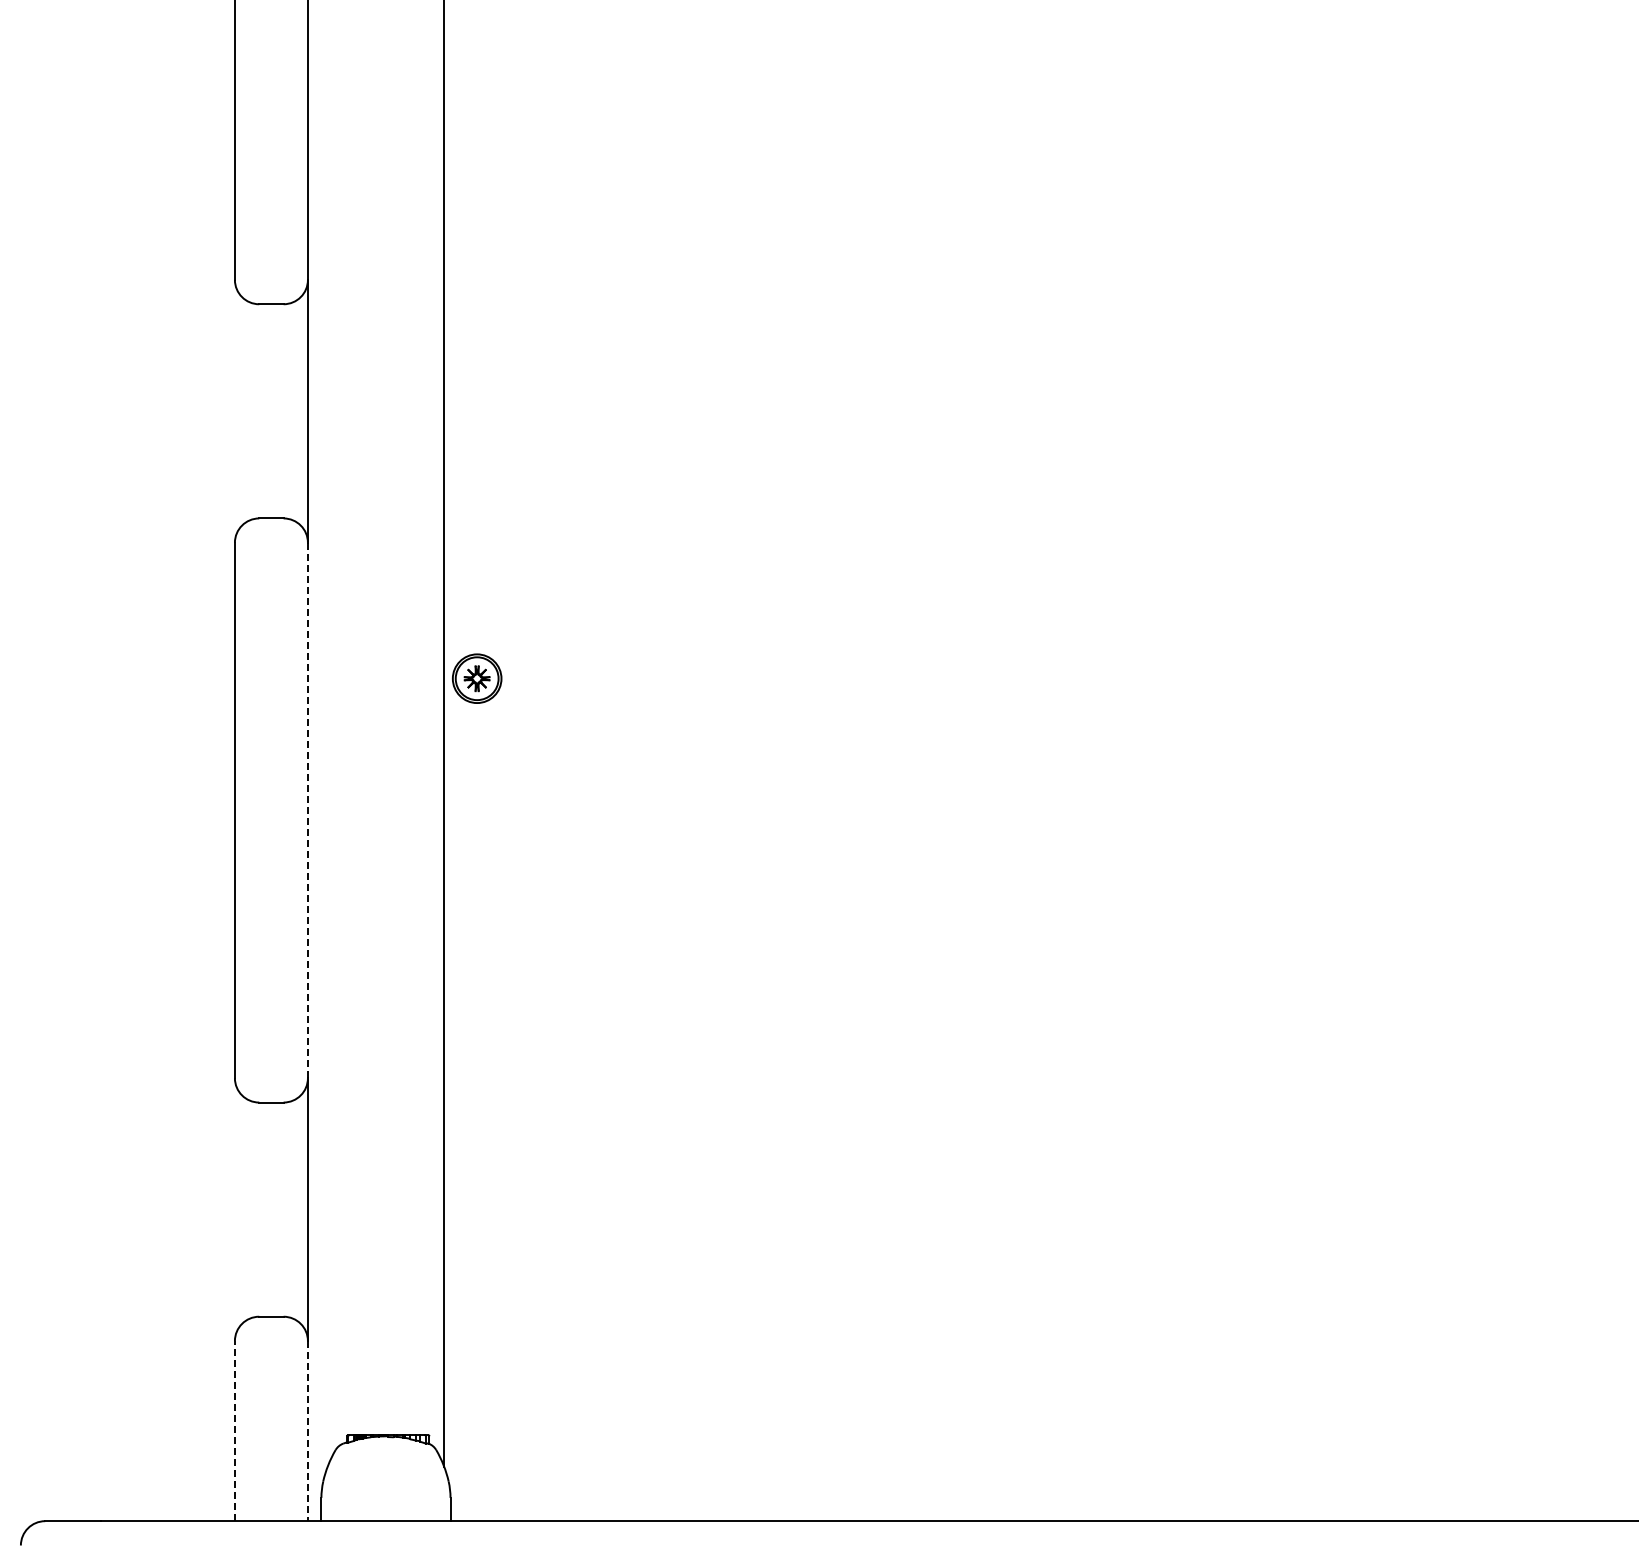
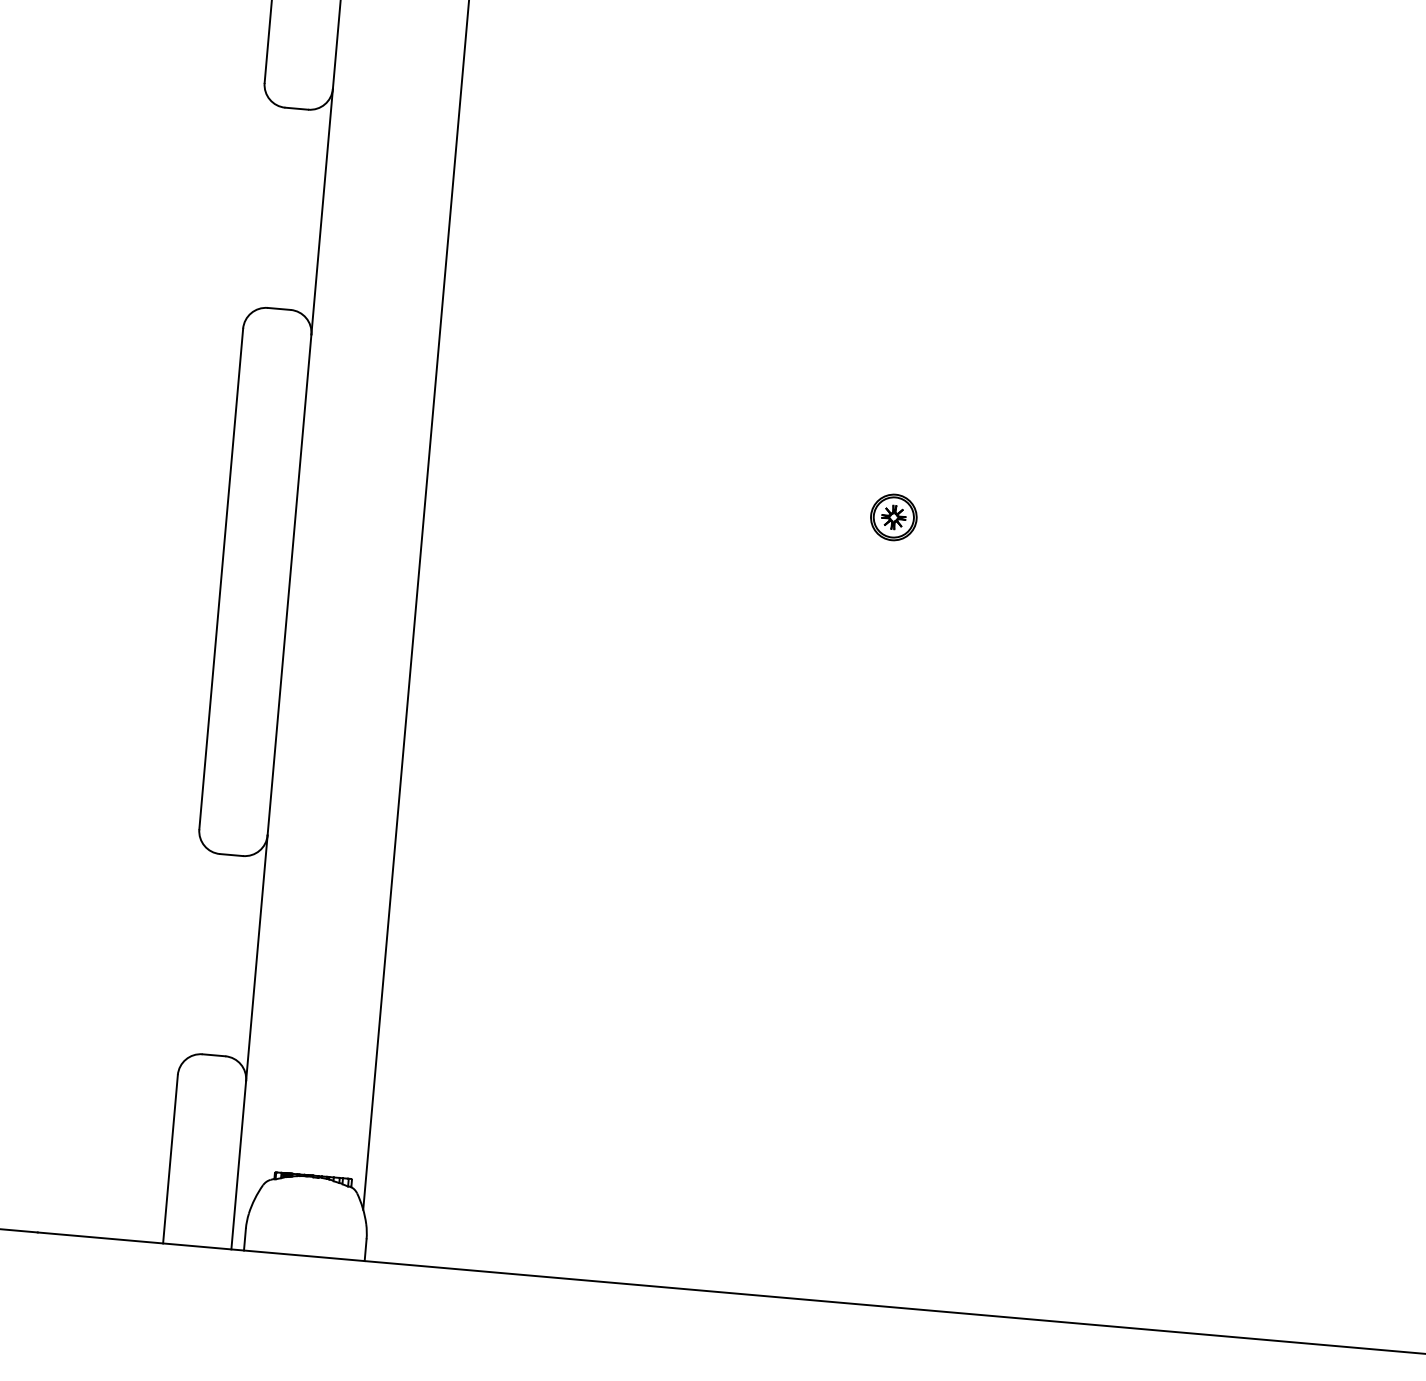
part: (477, 678) -> (894, 517), moved
line: (307, 810) -> (289, 584), dashed -> solid
line: (234, 1430) -> (170, 1158), dashed -> solid
line: (307, 1431) -> (238, 1165), dashed -> solid

